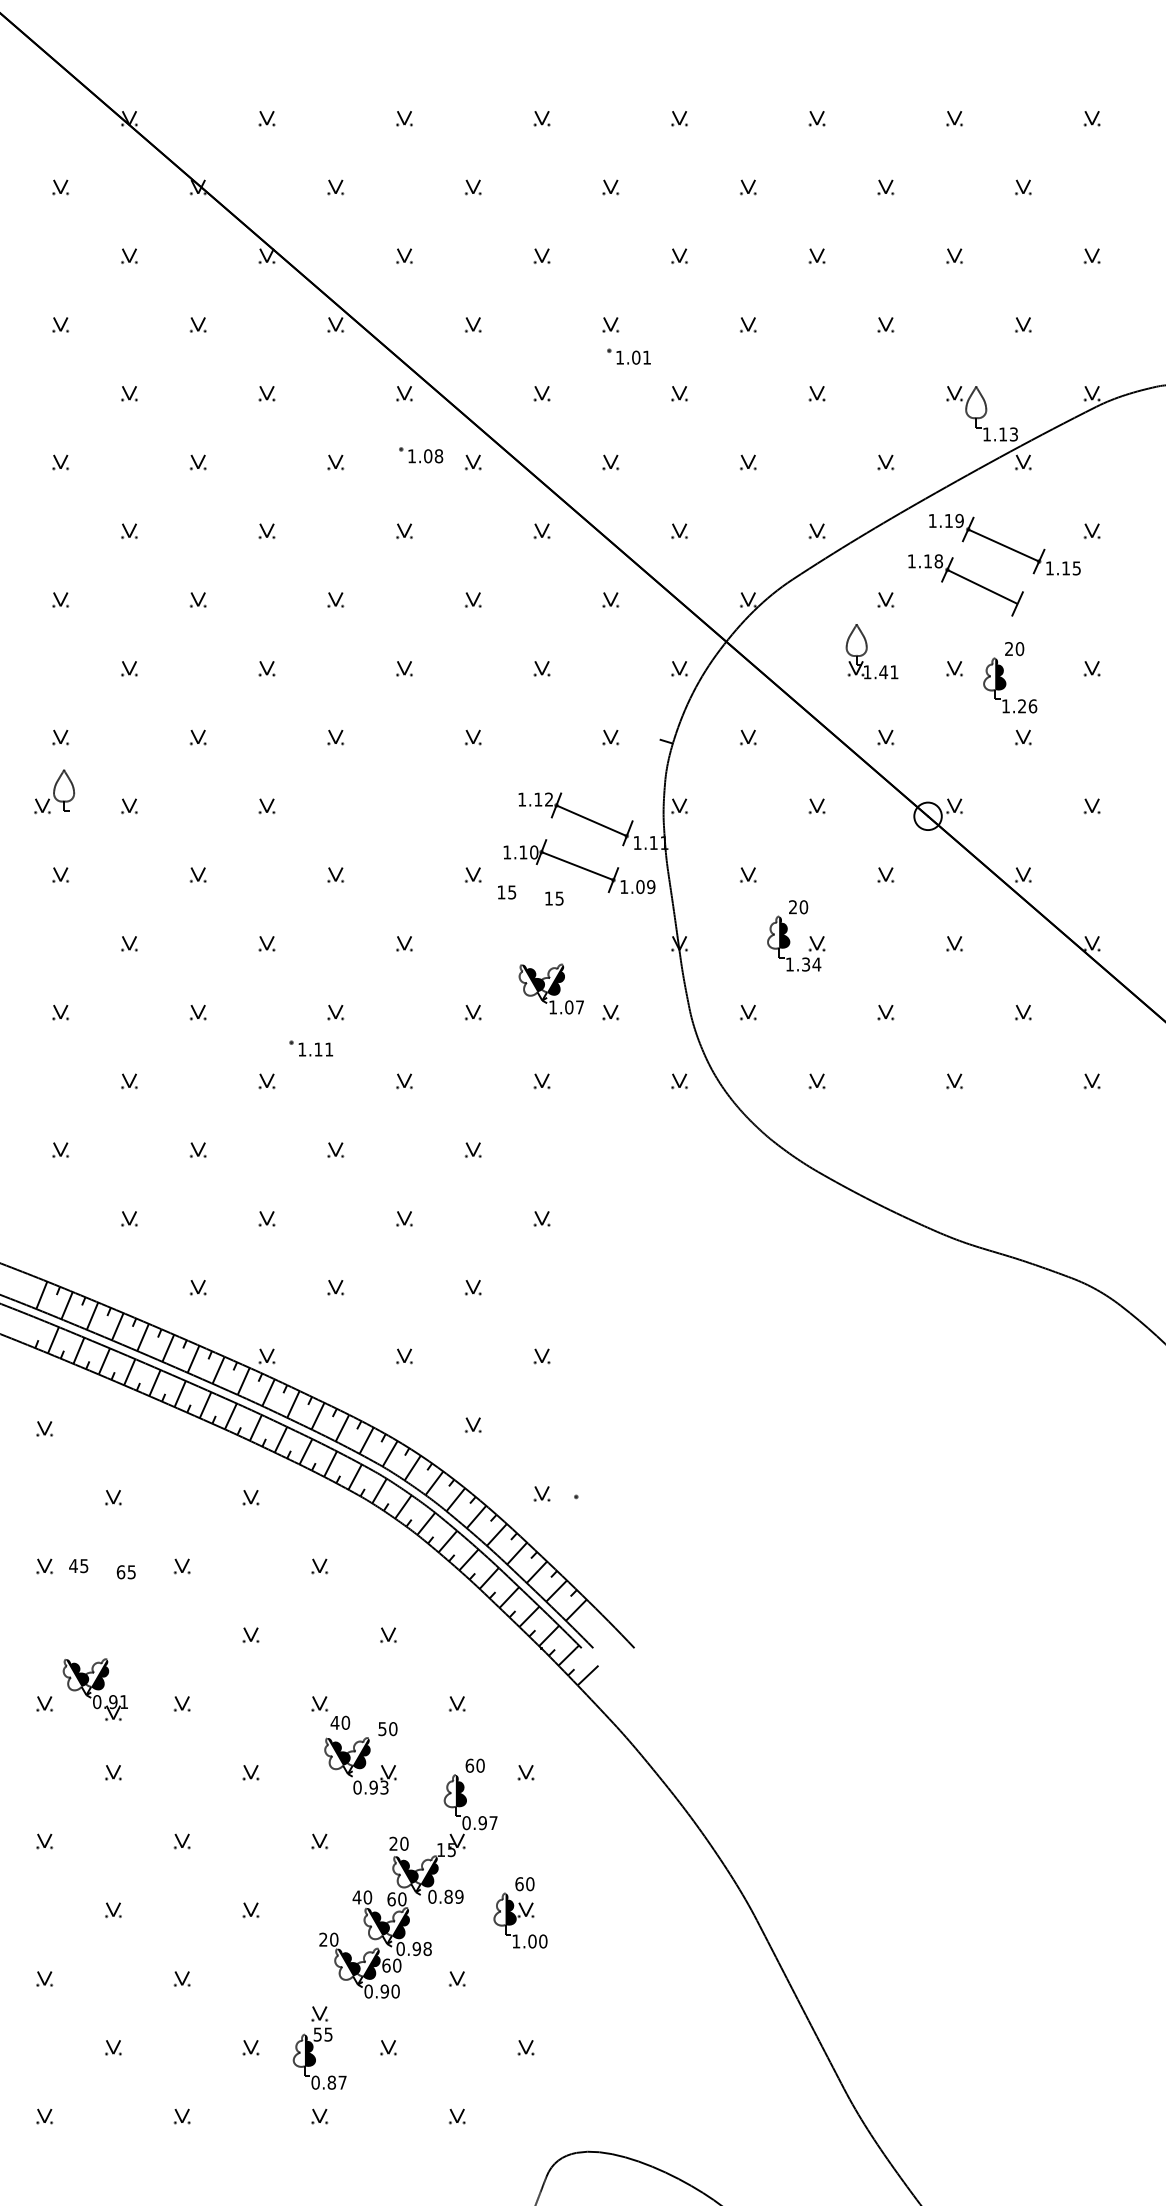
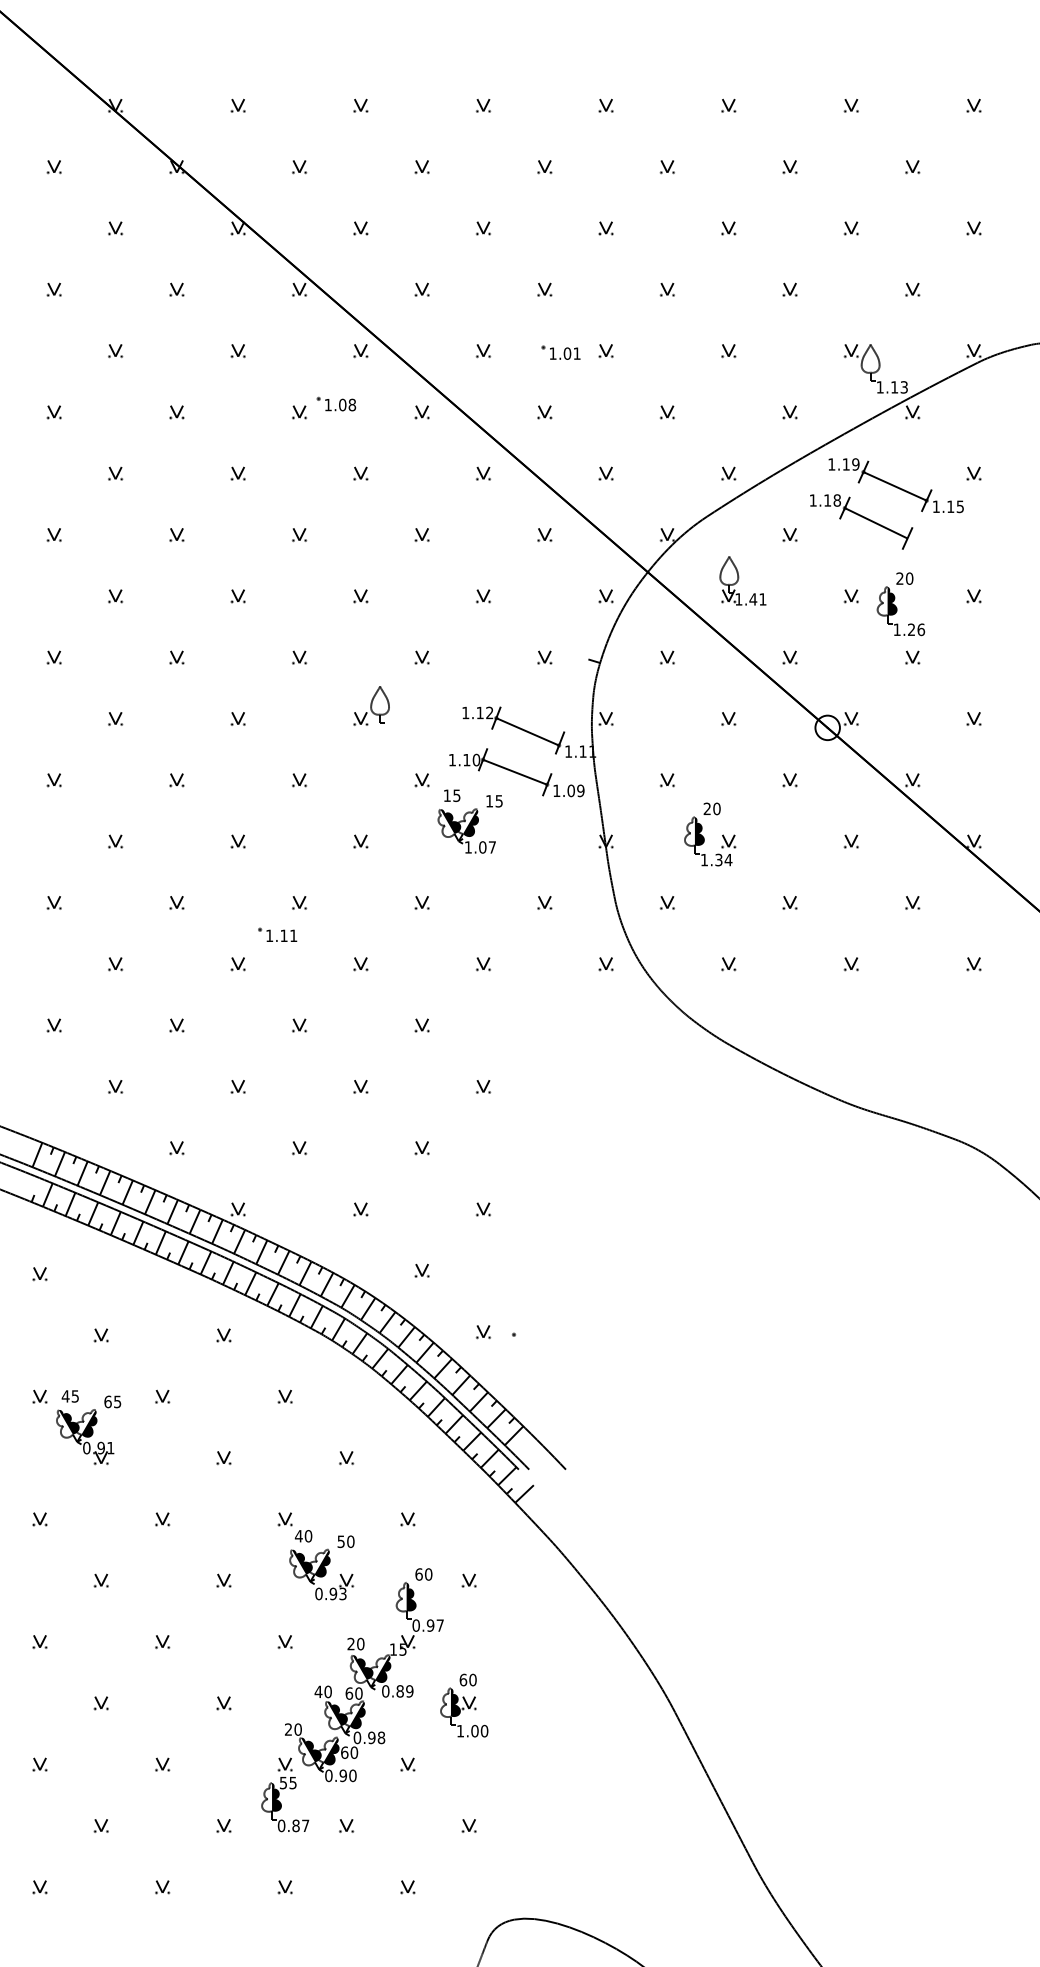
part: (628, 356) -> (560, 352), moved
part: (421, 455) -> (336, 404), moved
part: (871, 651) -> (742, 580), moved
part: (54, 791) -> (371, 705), moved
part: (550, 988) -> (466, 830), moved
part: (94, 1689) -> (84, 1436), moved
part: (319, 2047) -> (285, 1794), moved

